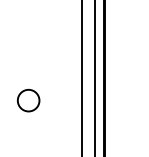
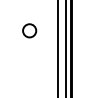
circle: (28, 100) -> (29, 30), moved

